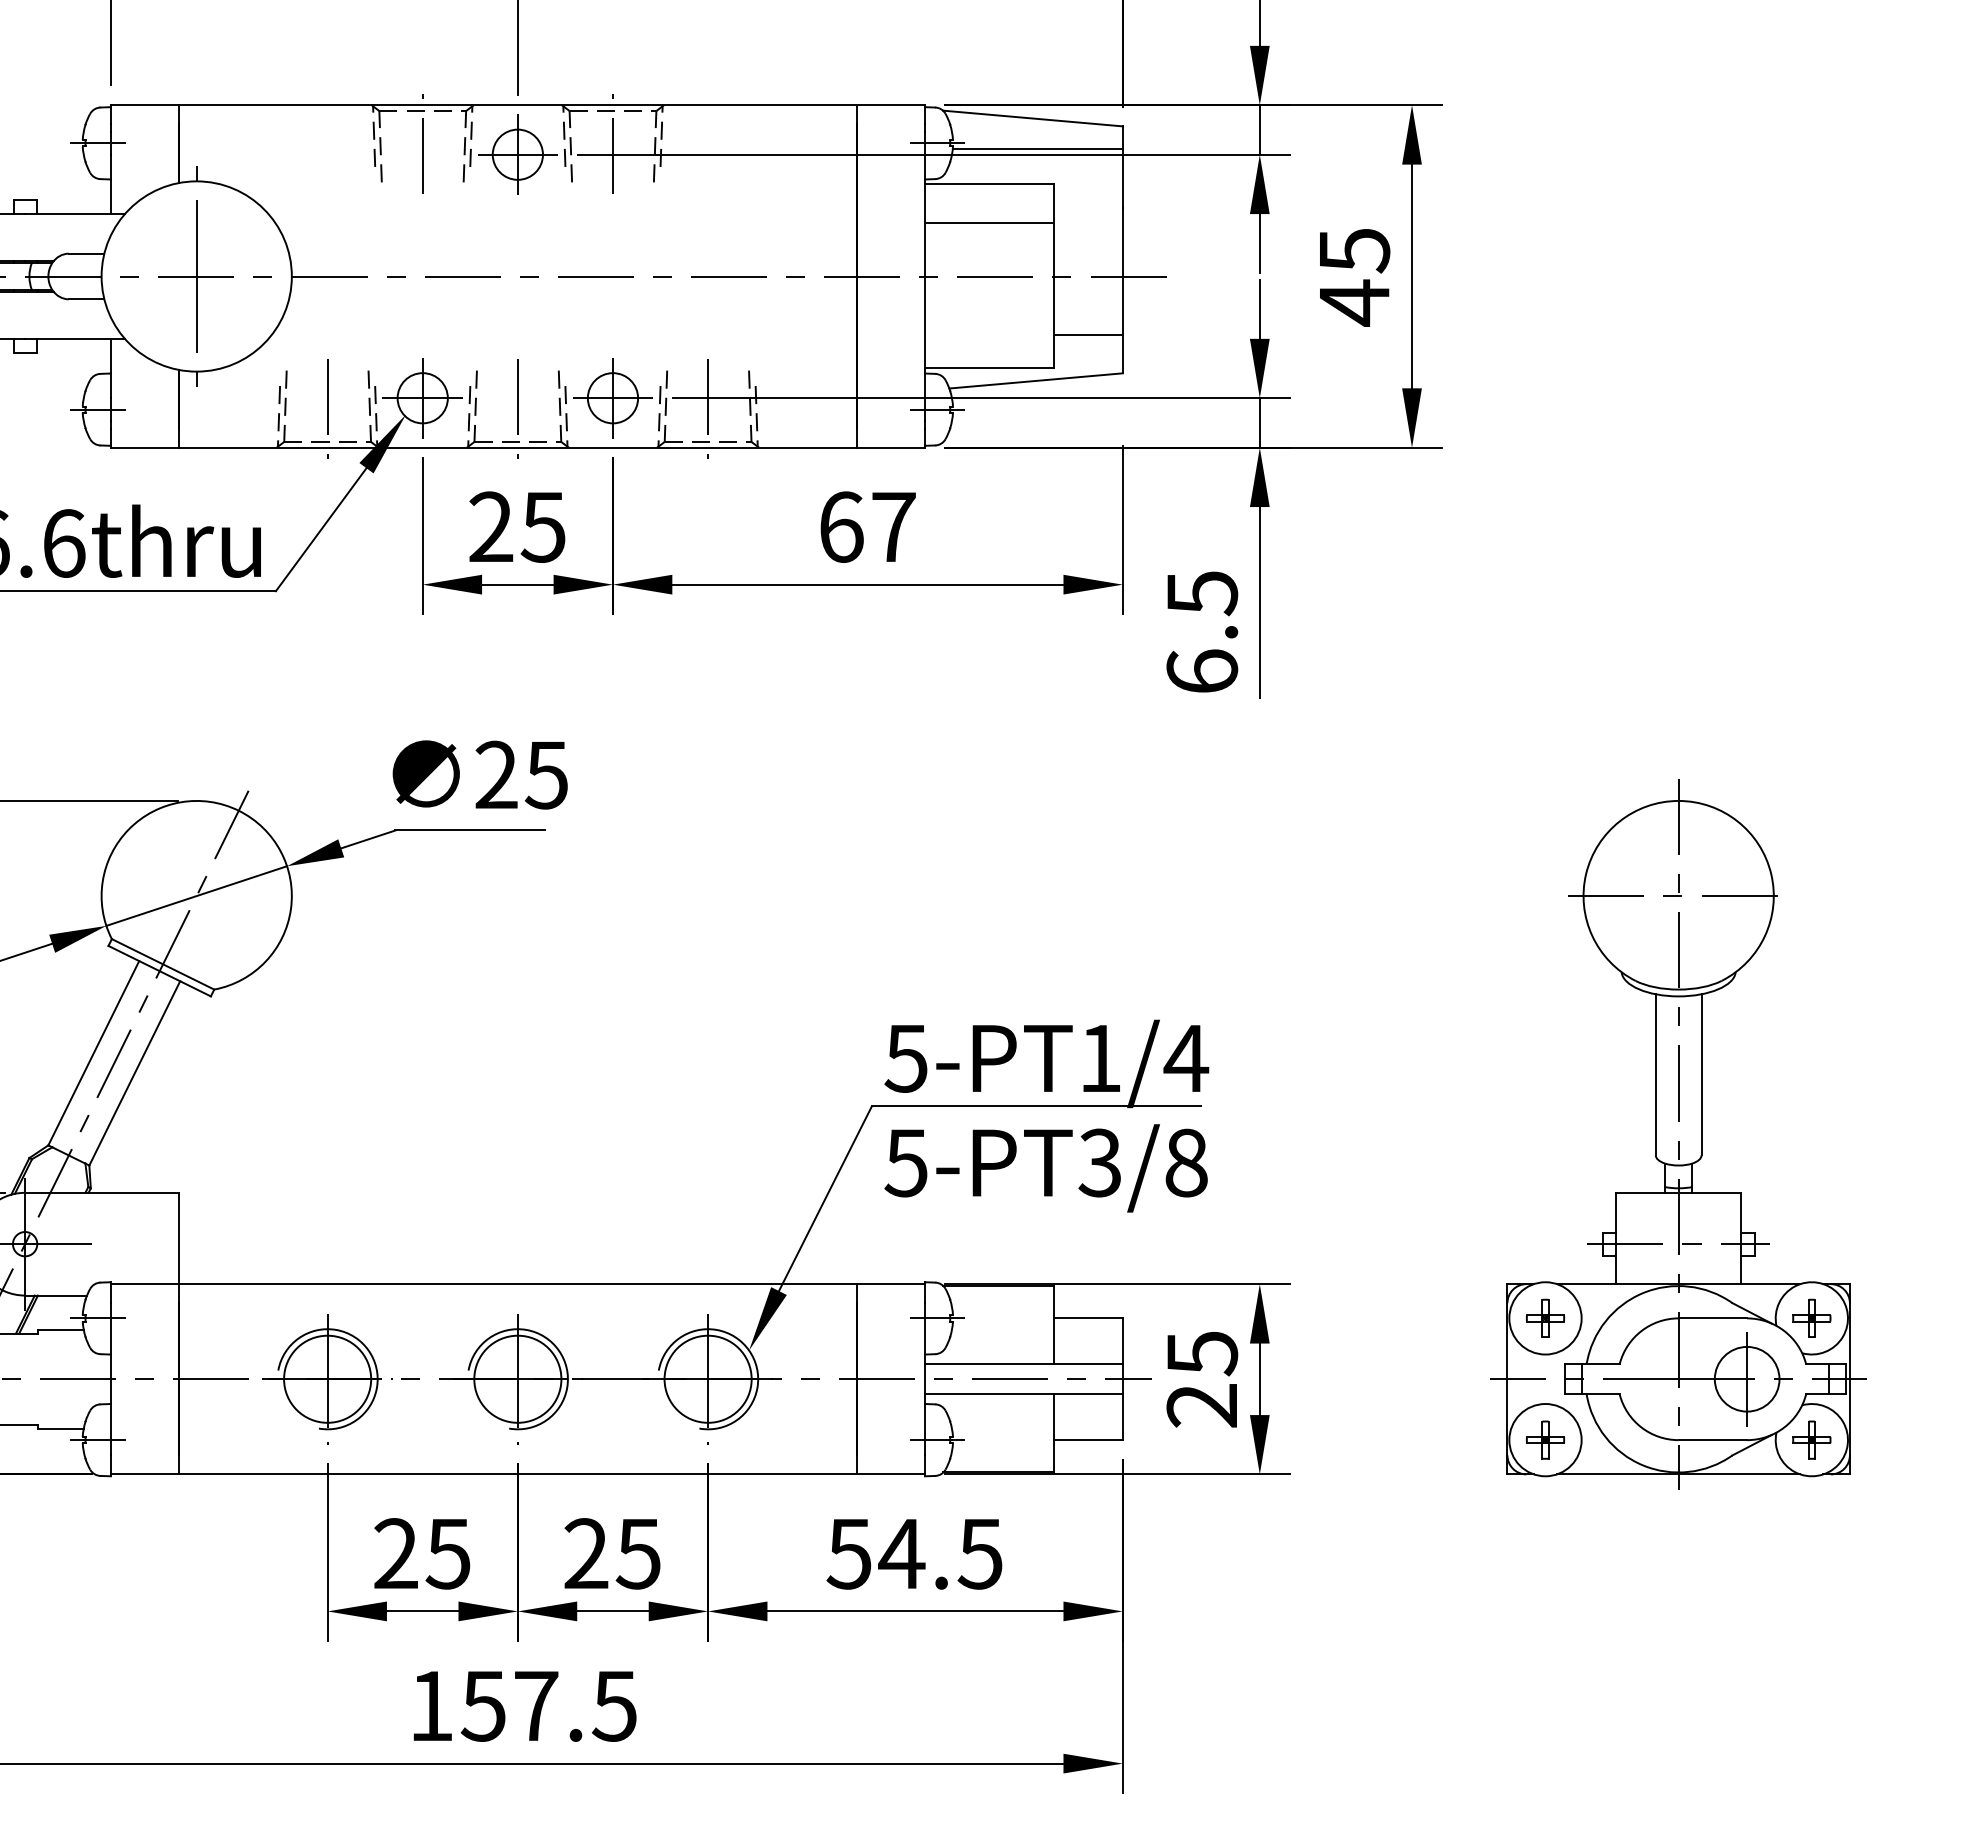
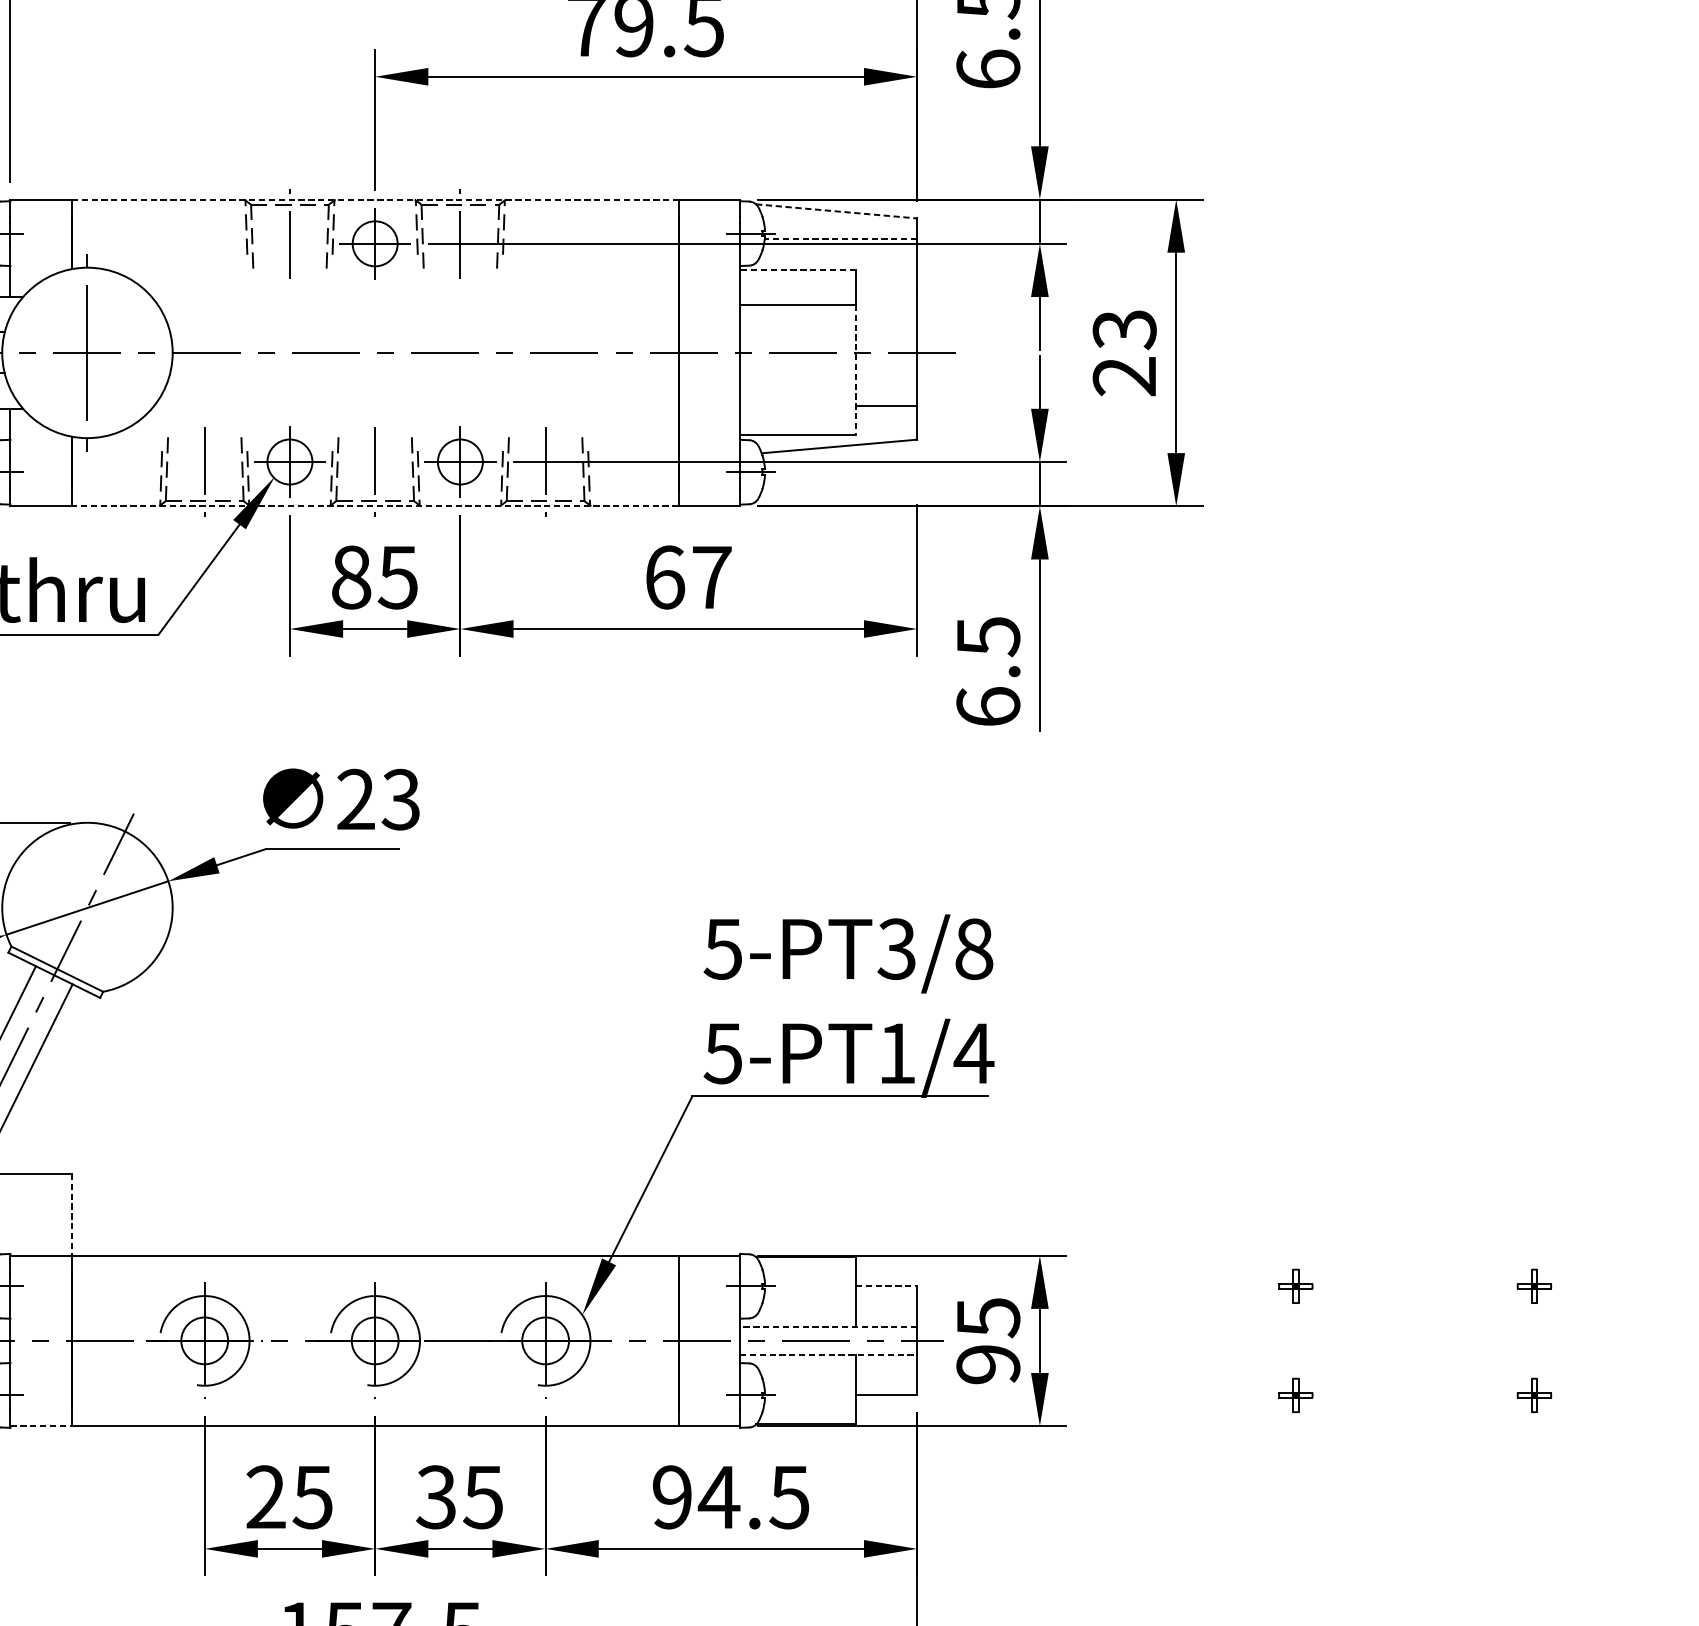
line: (517, 105) -> (374, 199), solid -> dashed
line: (1033, 118) -> (837, 211), solid -> dashed
line: (1037, 149) -> (840, 239), solid -> dashed
line: (989, 183) -> (797, 269), solid -> dashed
text: (1353, 277) -> (1123, 353), 45 -> 23
line: (1054, 295) -> (855, 369), solid -> dashed
line: (517, 447) -> (374, 506), solid -> dashed
text: (491, 526) -> (351, 576), 25 -> 85
text: (546, 774) -> (400, 799), 25 -> 23
part: (1678, 1134) -> (1414, 1121), removed
text: (1045, 1168) -> (847, 954), moved
line: (179, 1238) -> (72, 1214), solid -> dashed
line: (1089, 1318) -> (887, 1286), solid -> dashed
line: (1023, 1364) -> (828, 1327), solid -> dashed
circle: (327, 1378) -> (204, 1340), size x0.6
circle: (517, 1378) -> (374, 1340), size x0.6
circle: (707, 1378) -> (545, 1340), size x0.6
line: (1023, 1394) -> (828, 1354), solid -> dashed
text: (1202, 1405) -> (988, 1364), 25 -> 95
line: (145, 1474) -> (41, 1426), solid -> dashed
text: (585, 1553) -> (435, 1496), 25 -> 35
text: (848, 1553) -> (671, 1496), 54.5 -> 94.5

